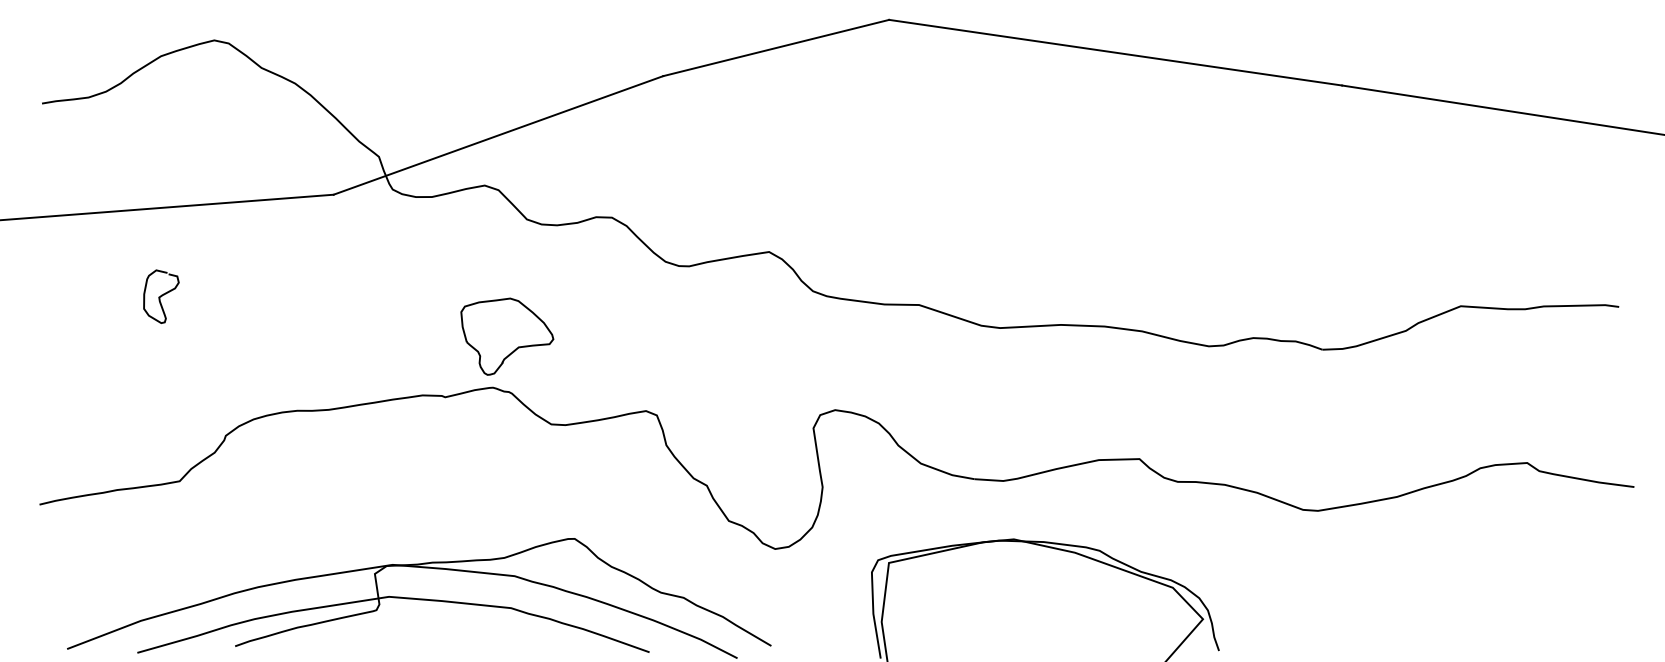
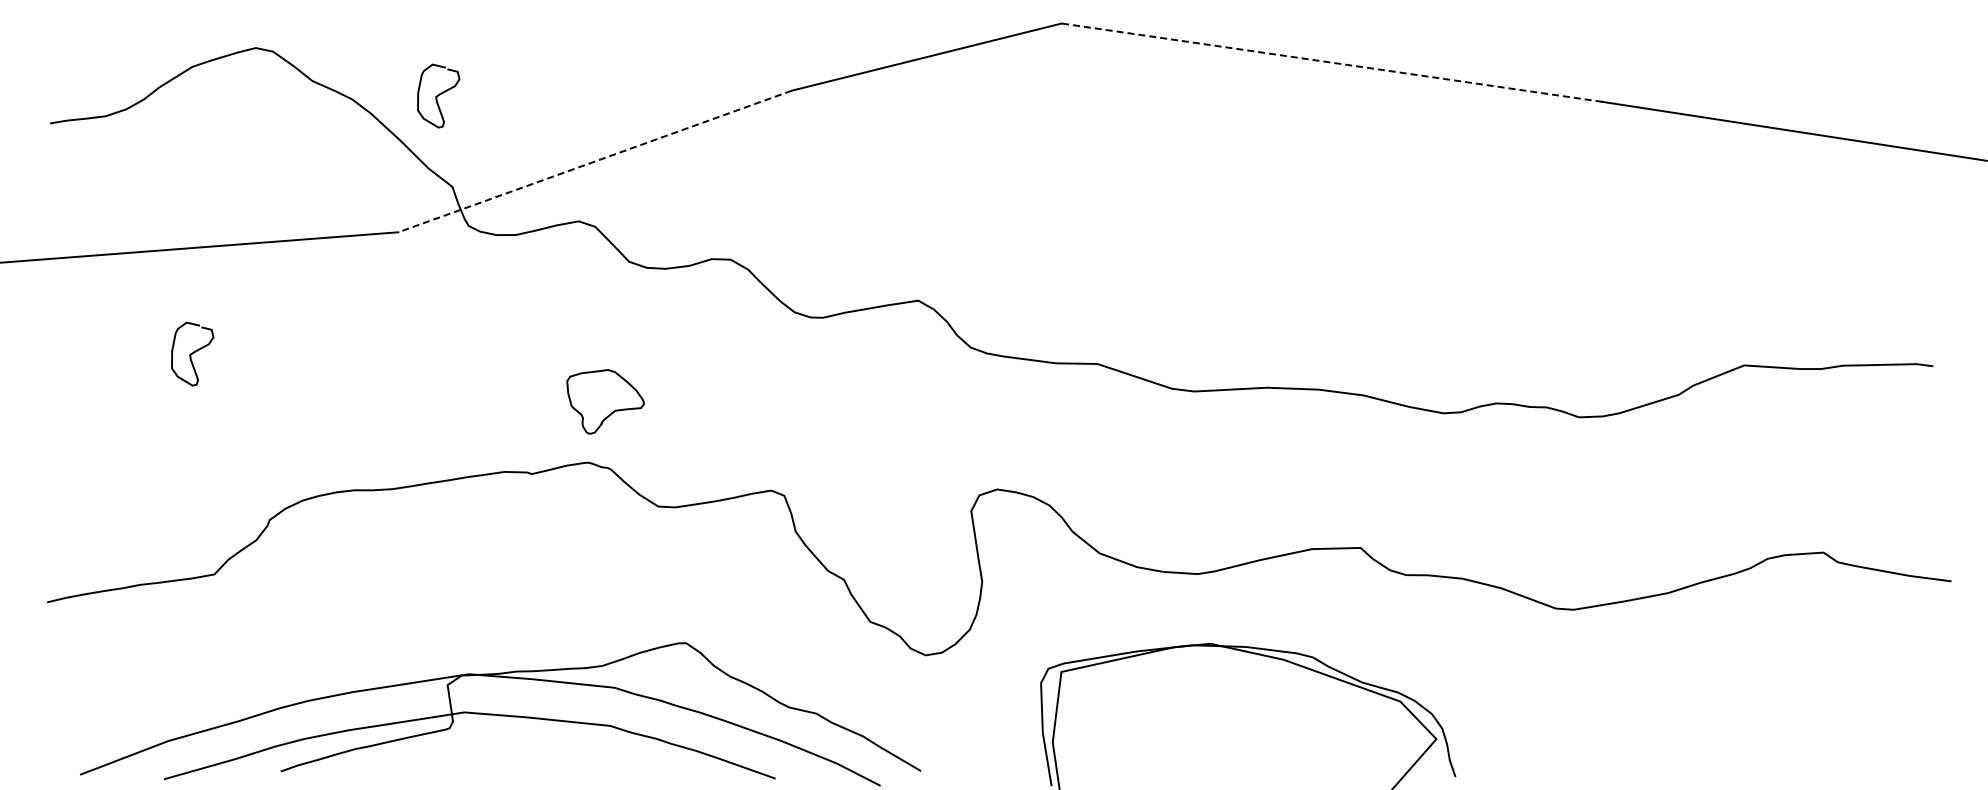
line: (1115, 52) -> (1331, 62), solid -> dashed
curve: (367, 80) -> (438, 95), added
line: (497, 135) -> (594, 161), solid -> dashed
part: (507, 336) -> (605, 401), size x0.7

